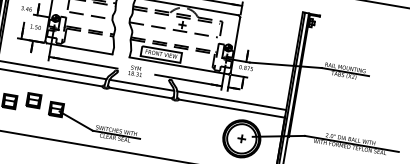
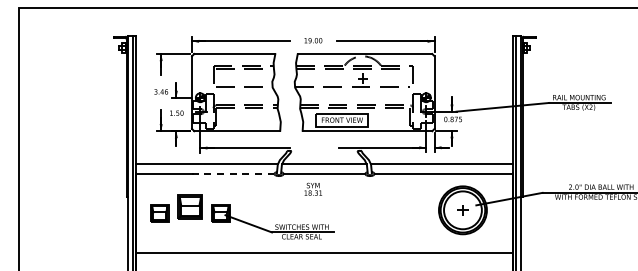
text: (135, 70) -> (313, 188), moved
line: (71, 81) -> (233, 174), solid -> dashed
part: (34, 100) -> (190, 206), size x1.4

